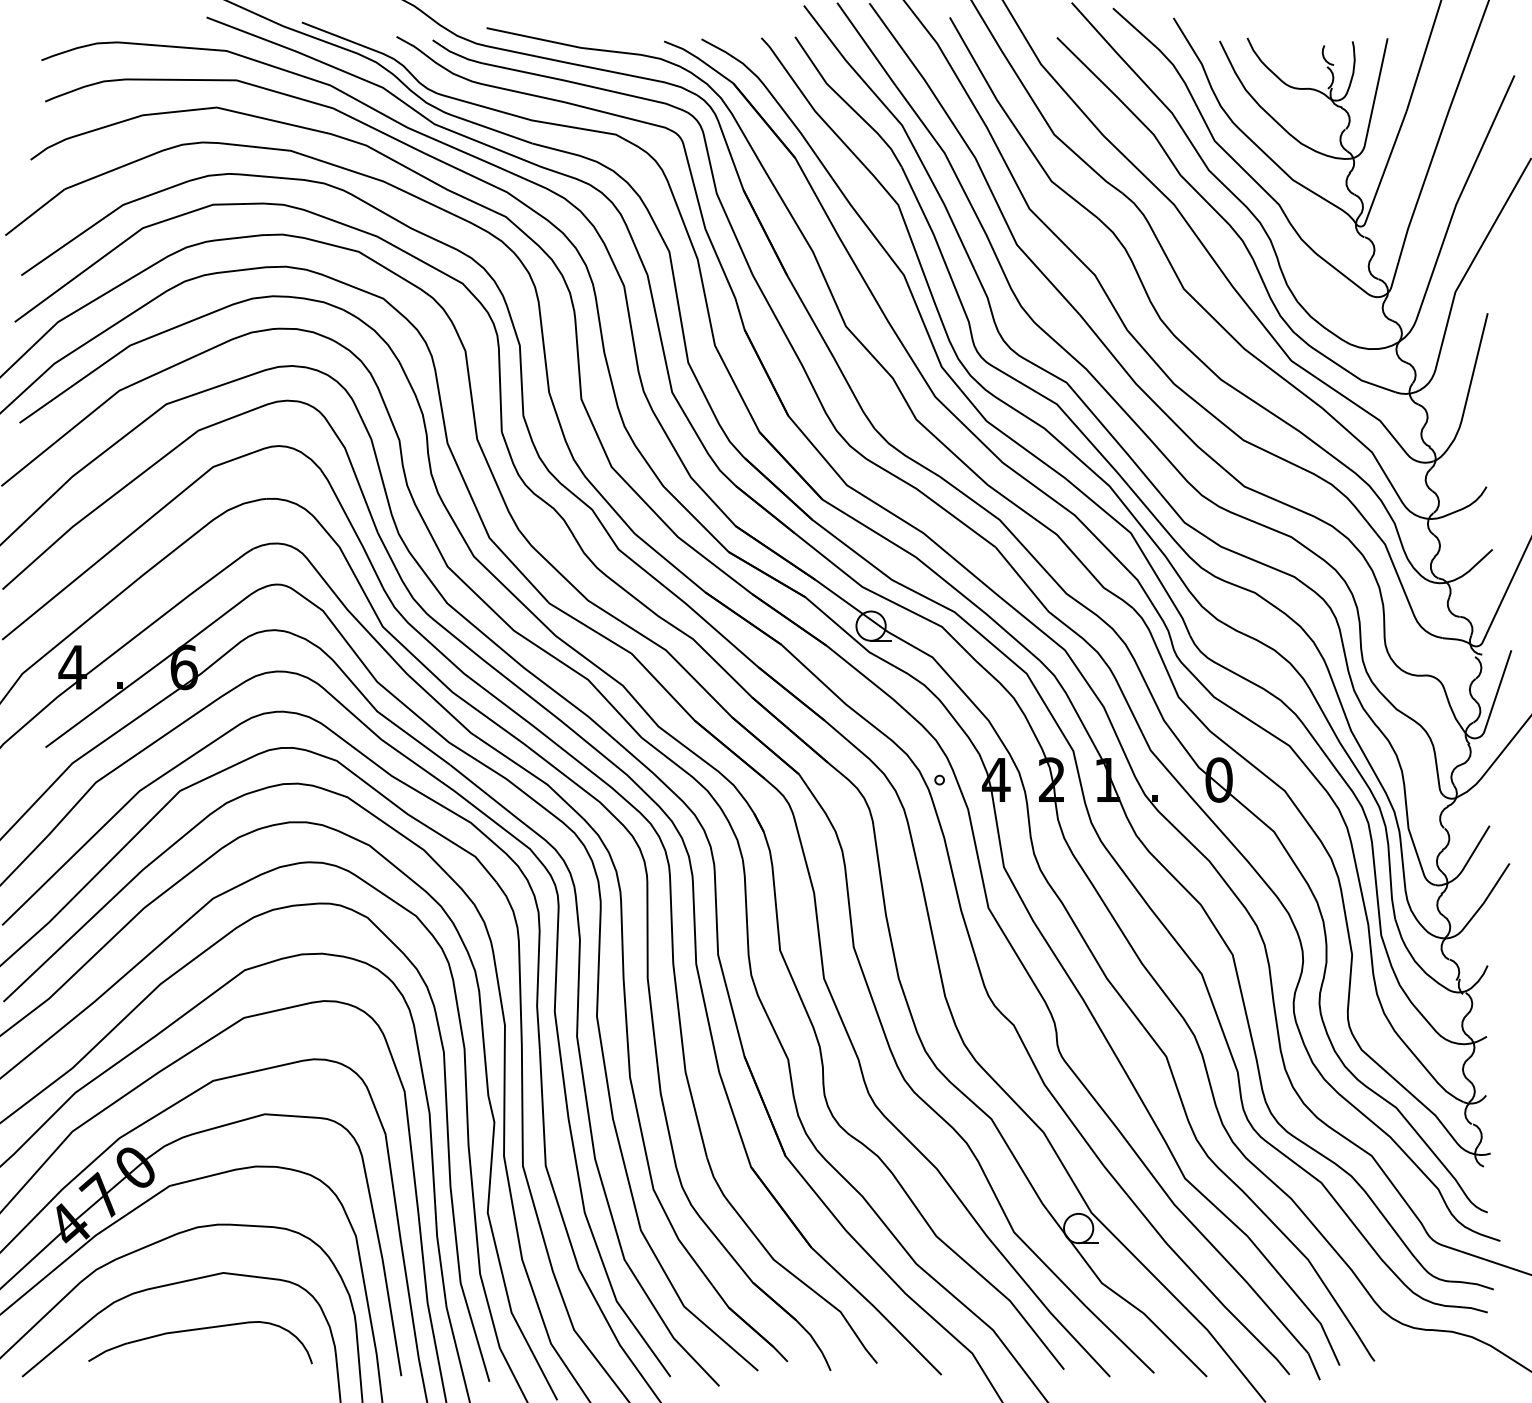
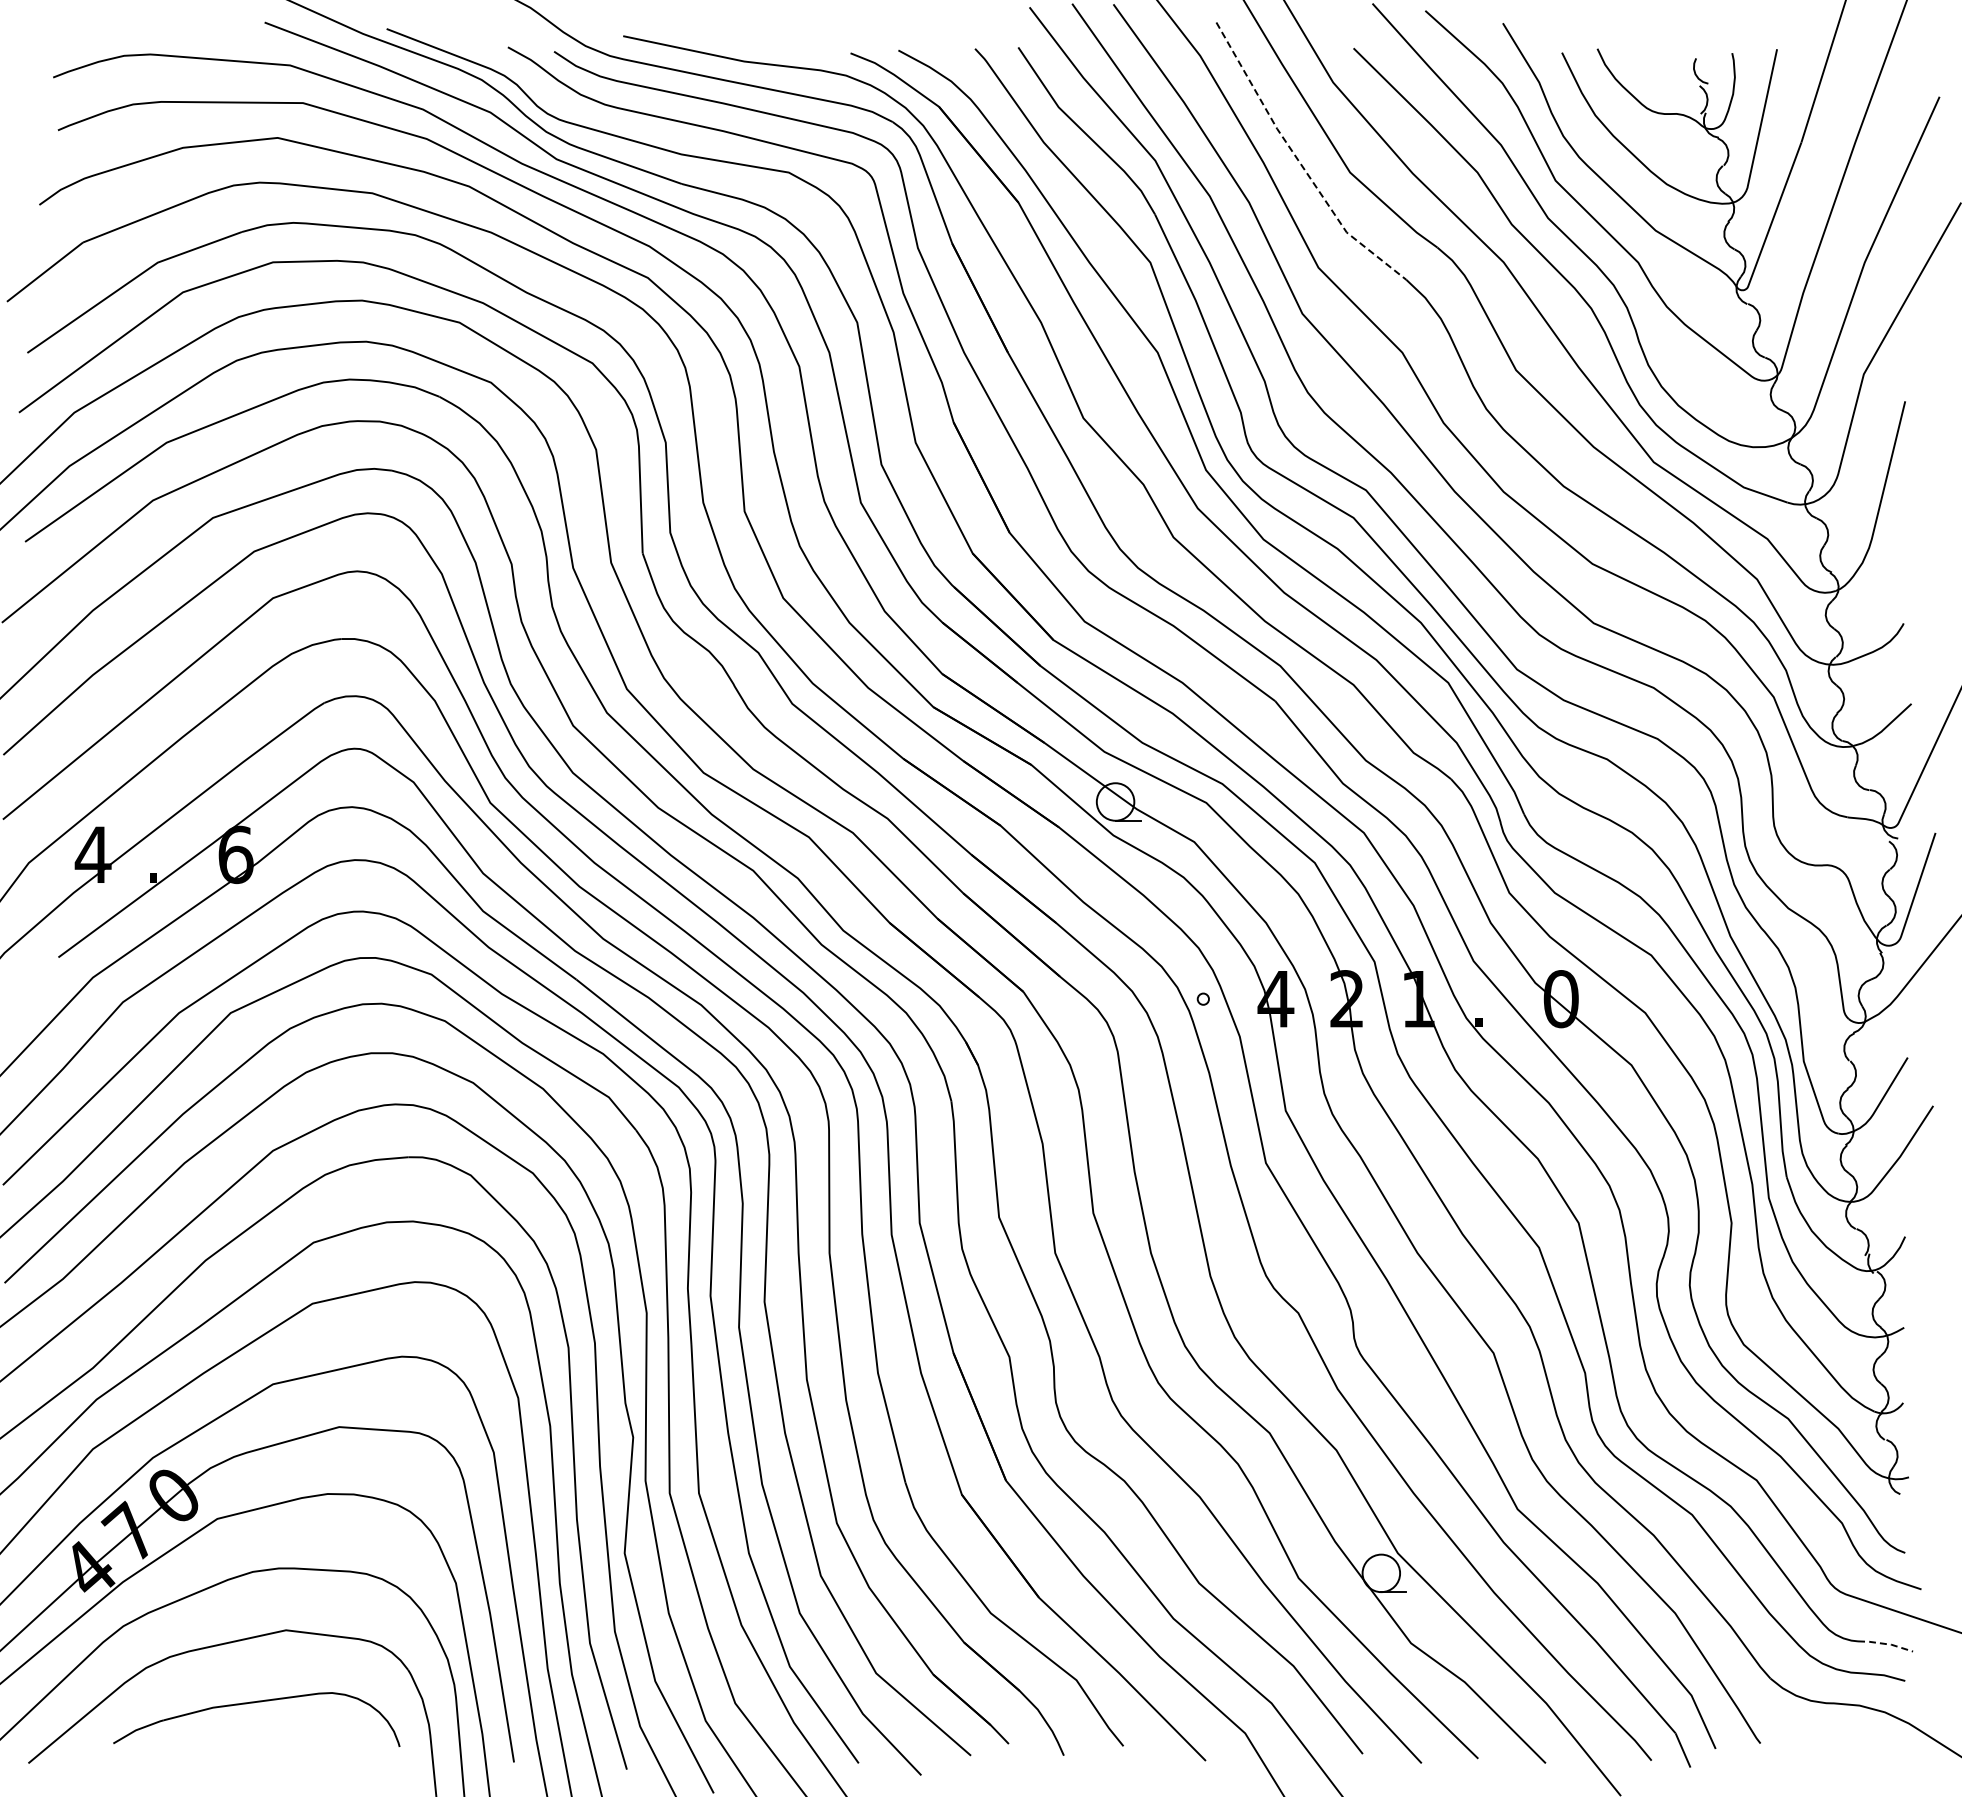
line: (1014, 126) -> (1299, 162), solid -> dashed
line: (1472, 1284) -> (1885, 1644), solid -> dashed

